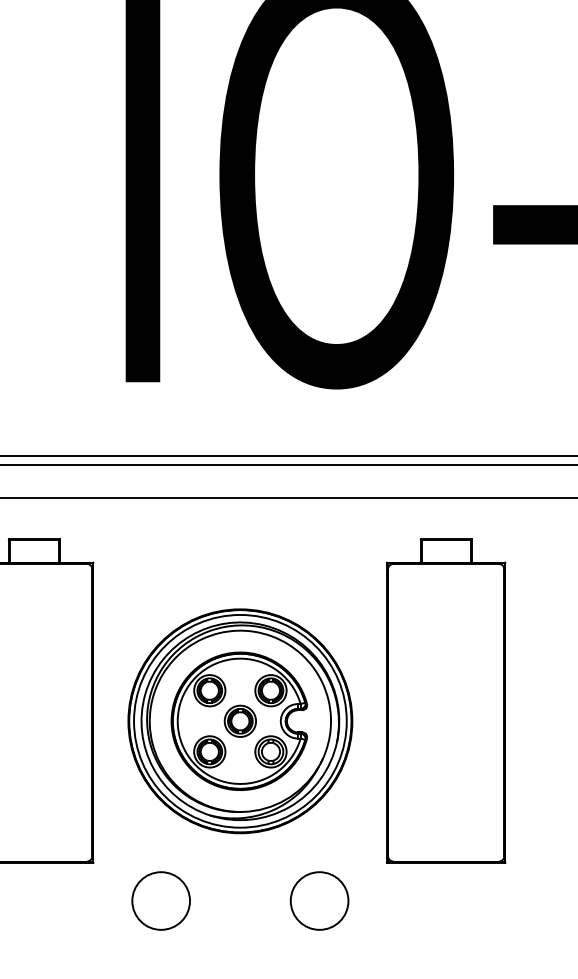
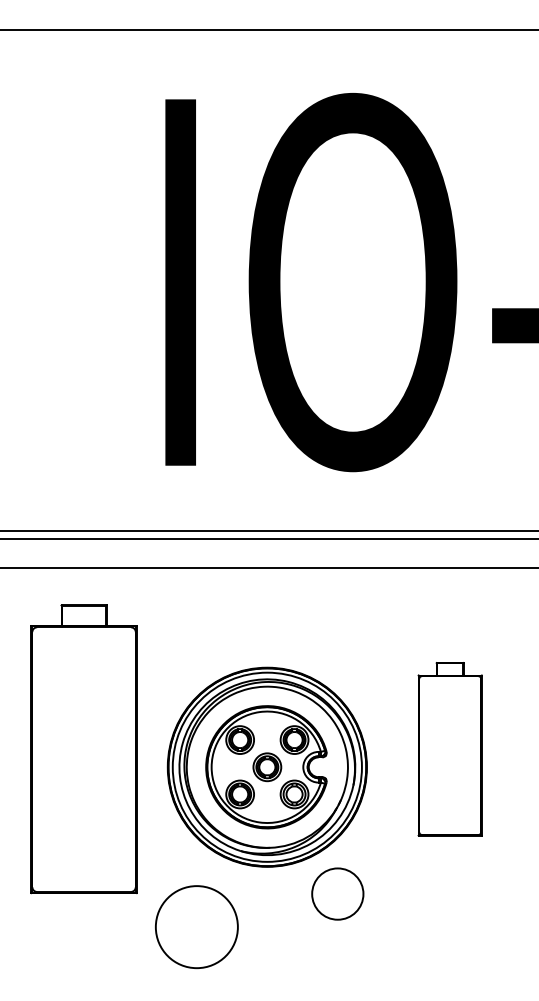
part: (445, 701) -> (449, 749), size x0.6
circle: (160, 900) -> (196, 926), size x1.6
circle: (319, 900) -> (337, 893), moved

